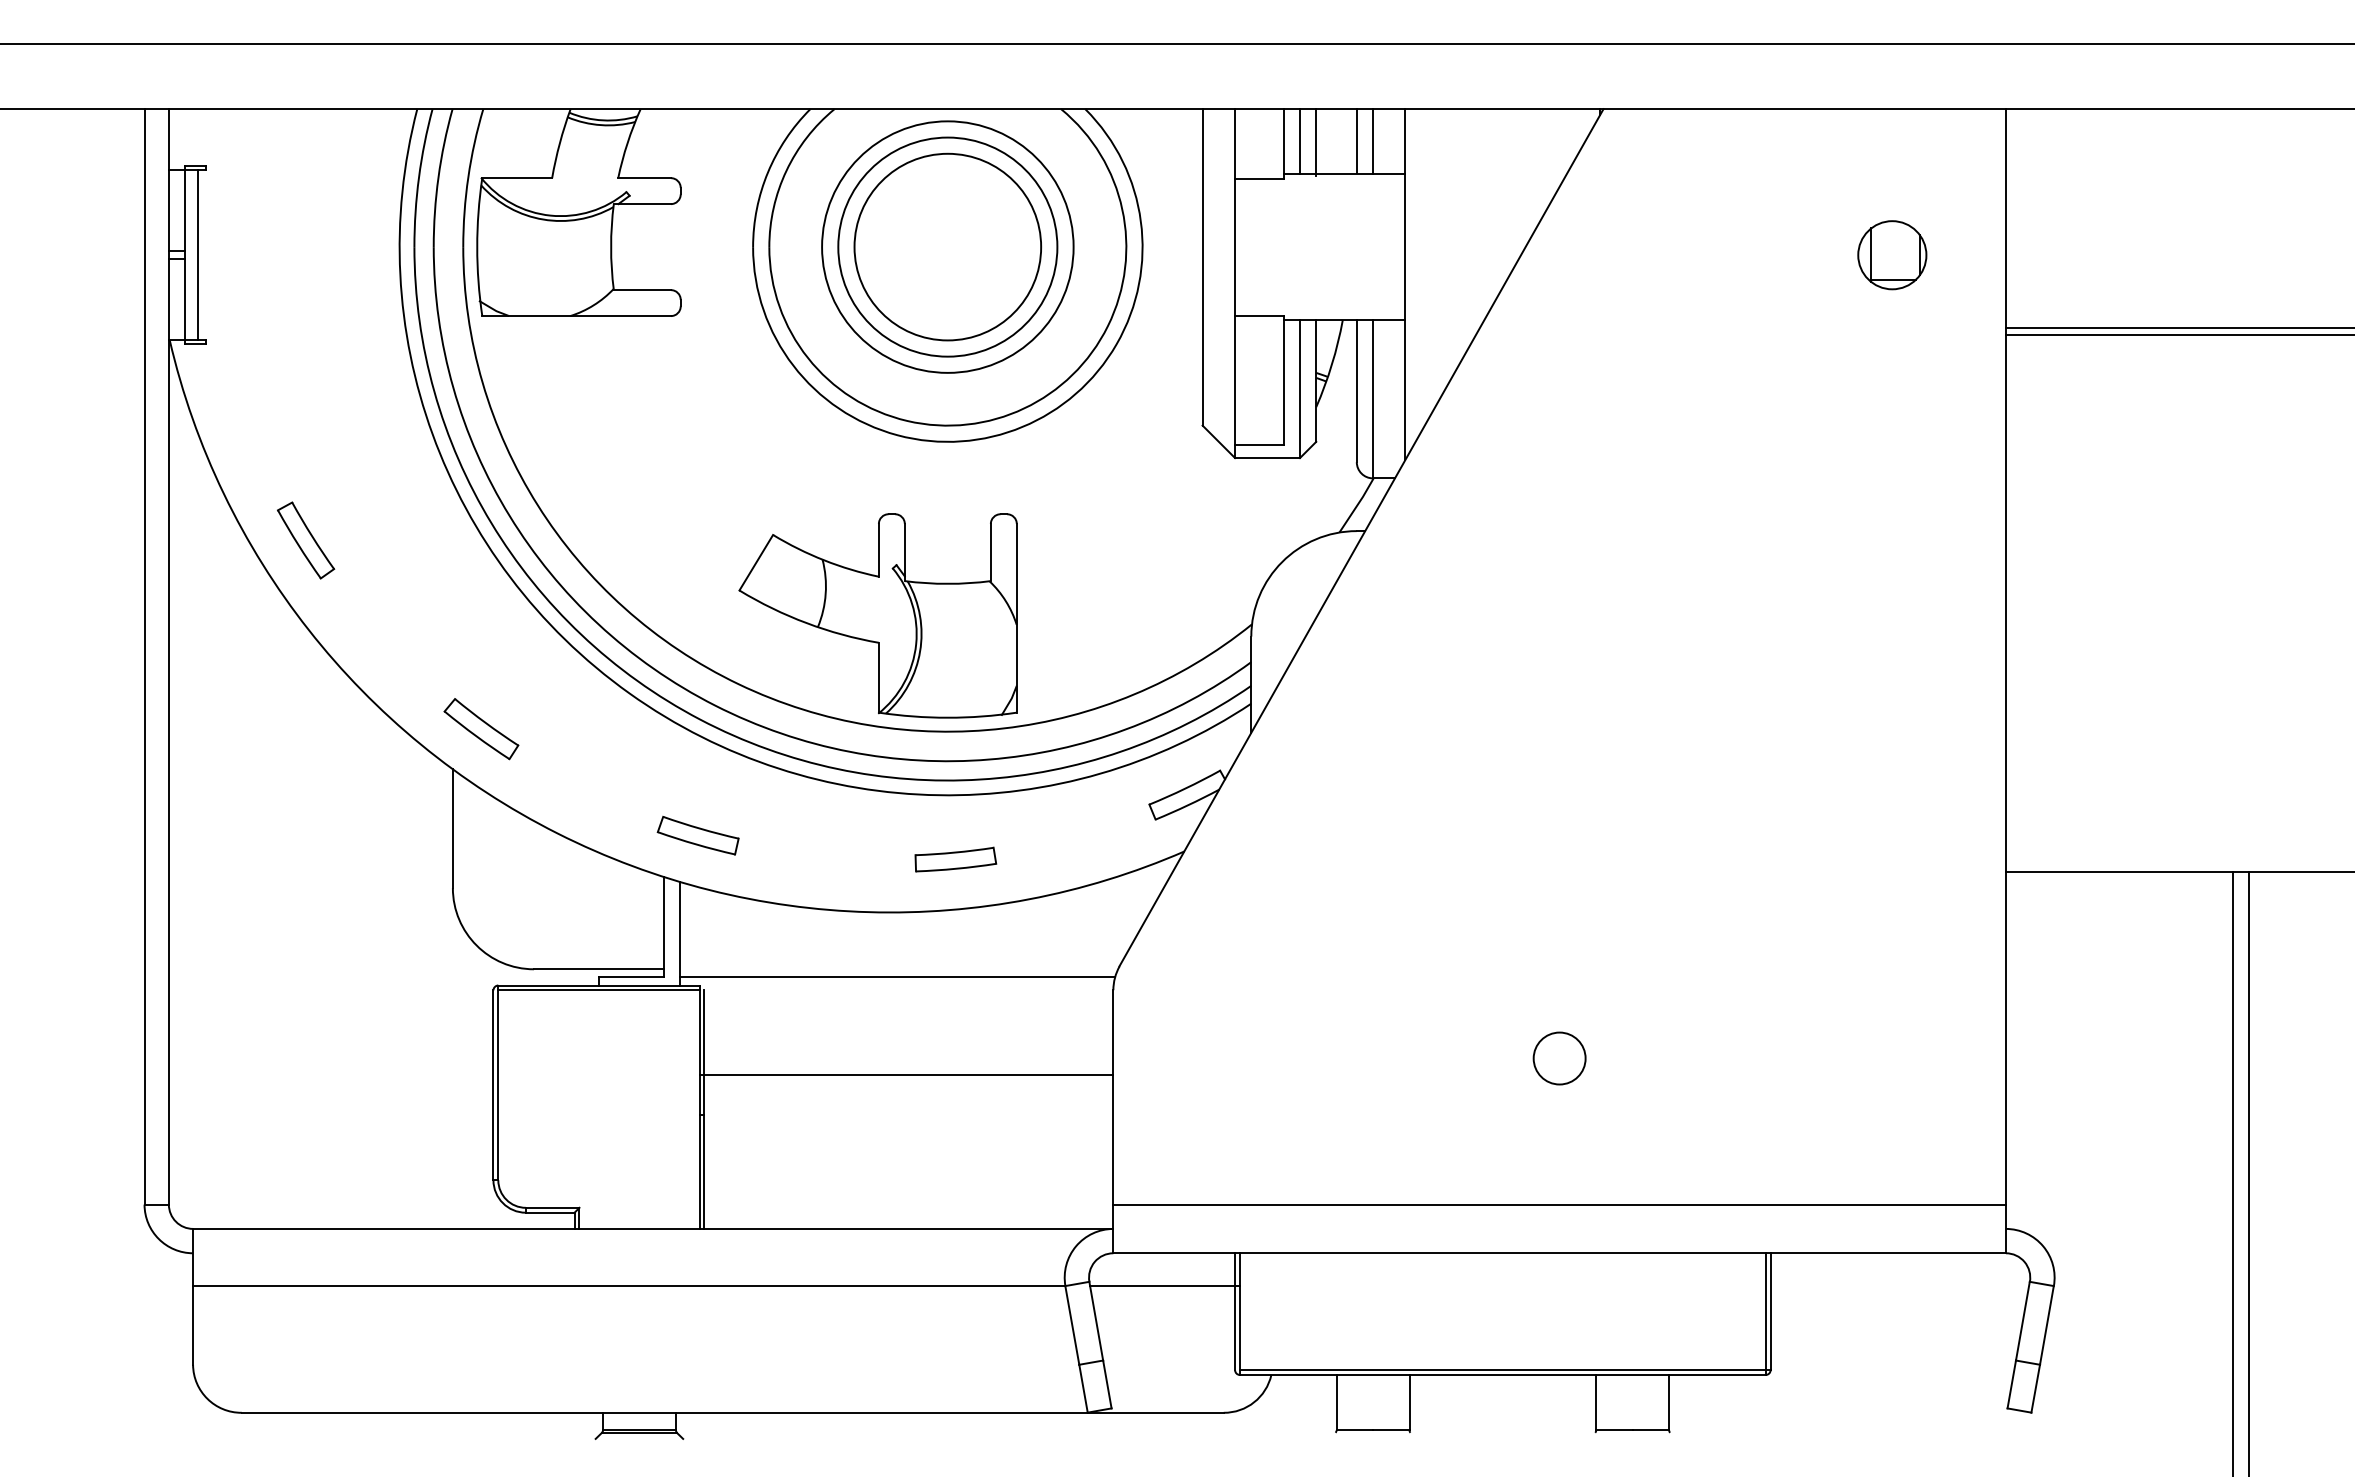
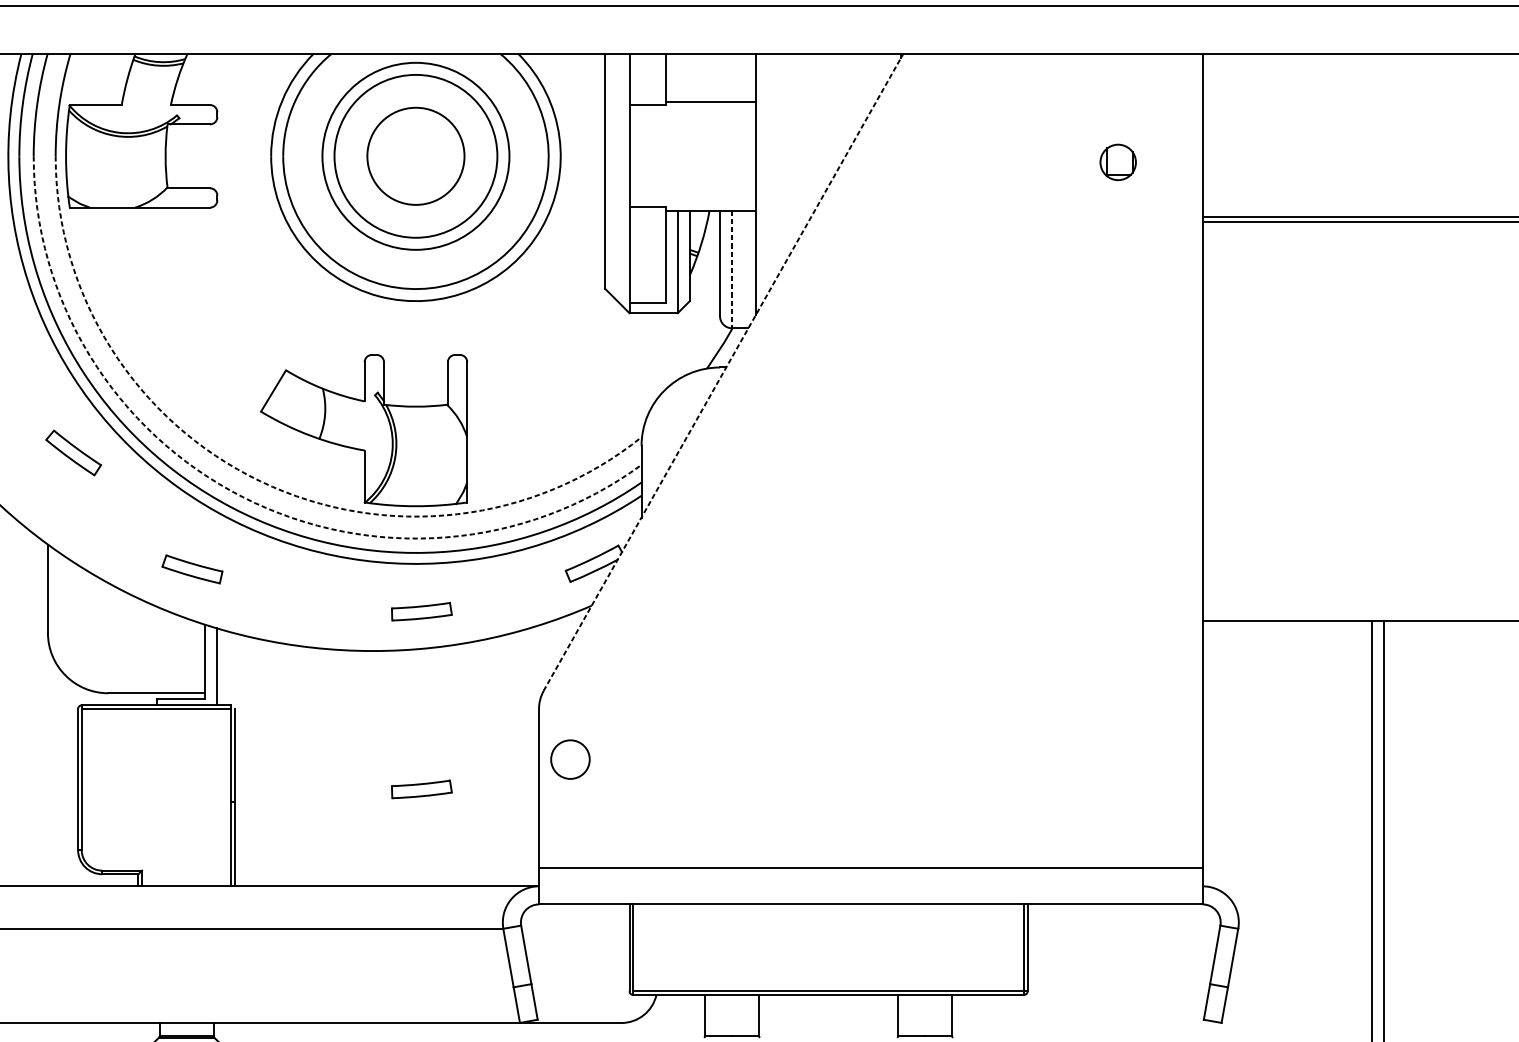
line: (1300, 141) -> (678, 77), removed
line: (1356, 141) -> (719, 77), removed
line: (1373, 141) -> (732, 77), removed
line: (1316, 142) -> (690, 78), removed
circle: (947, 246) -> (415, 155), size x0.7
part: (1892, 255) -> (1118, 162), size x0.7
line: (1373, 399) -> (732, 269), solid -> dashed
line: (1361, 537) -> (723, 372), solid -> dashed
arc: (738, 684) -> (260, 481), solid -> dashed
arc: (715, 705) -> (243, 497), solid -> dashed
part: (481, 729) -> (73, 453), moved
part: (697, 835) -> (191, 569), moved
line: (897, 977) -> (378, 699), removed
circle: (1559, 1058) -> (570, 759), moved
line: (906, 1074) -> (385, 771), removed
part: (955, 1098) -> (421, 789), added
line: (1164, 1286) -> (577, 929), removed

